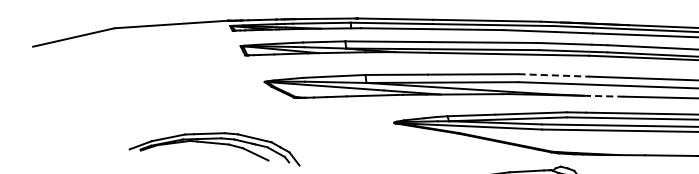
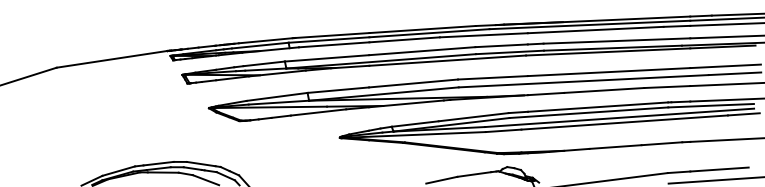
line: (553, 75) -> (492, 77), dashed -> solid
line: (605, 96) -> (545, 94), dashed -> solid

